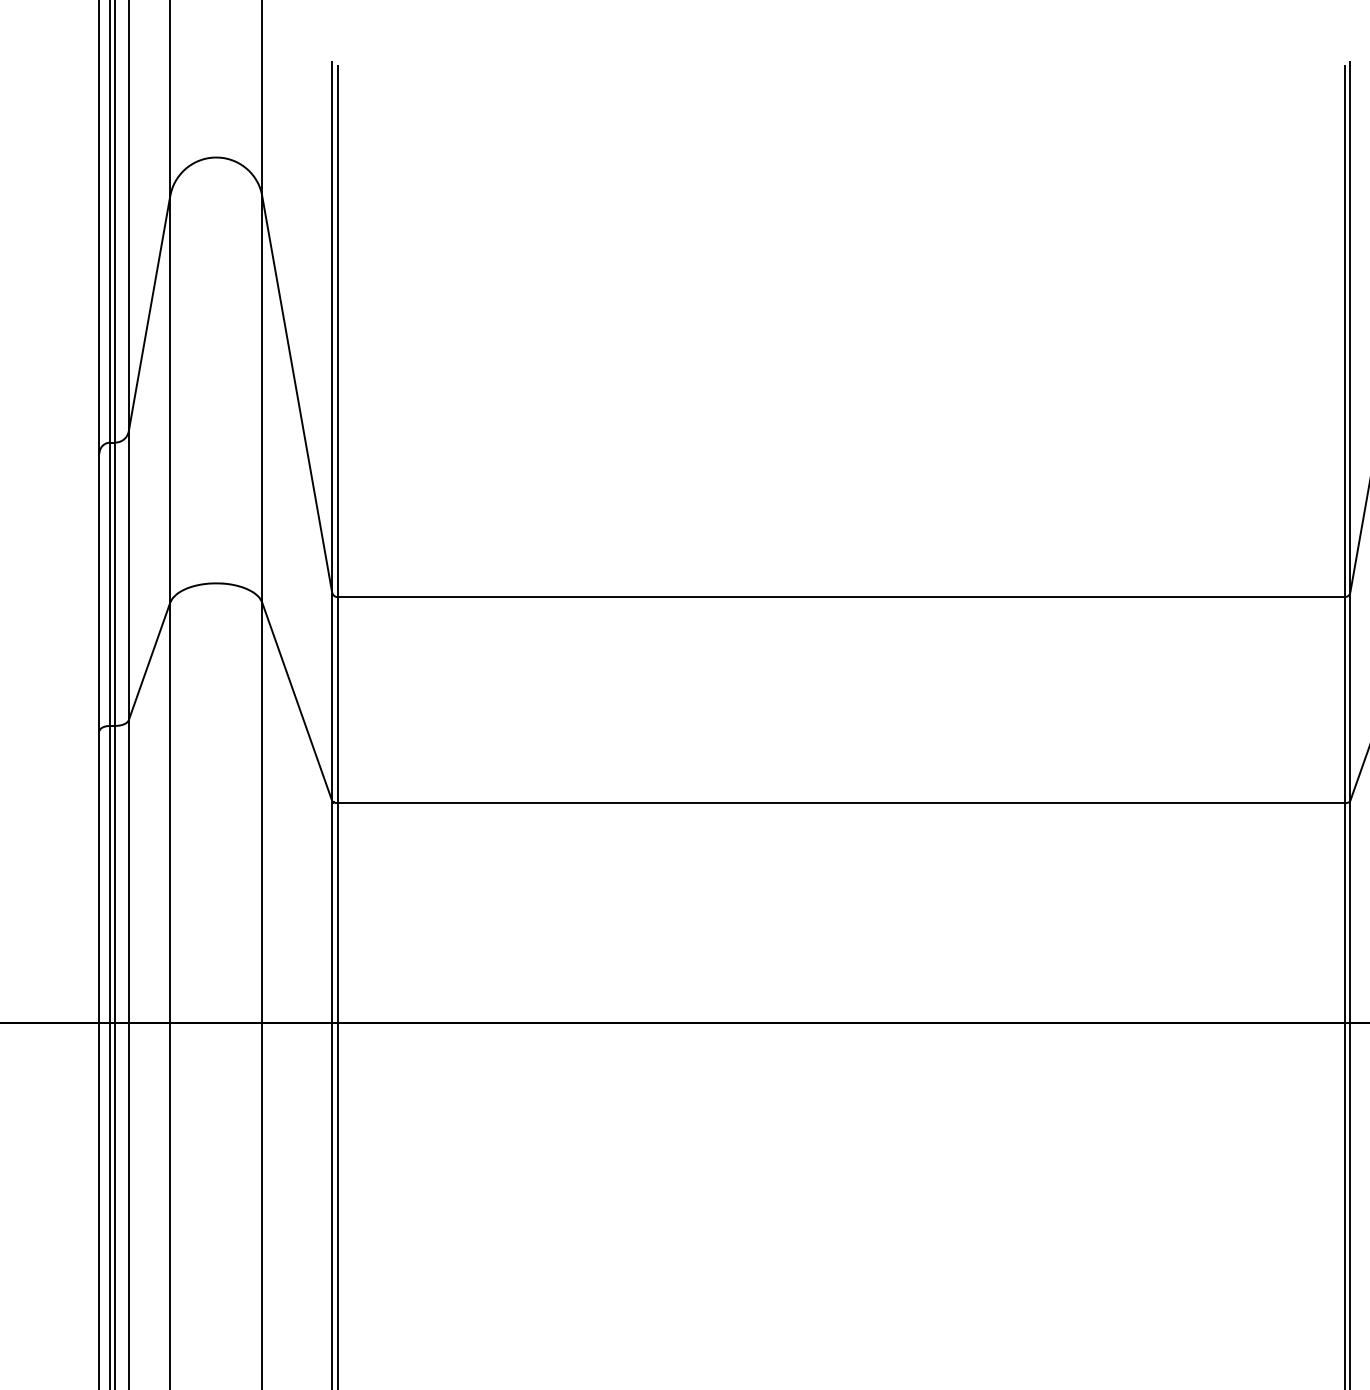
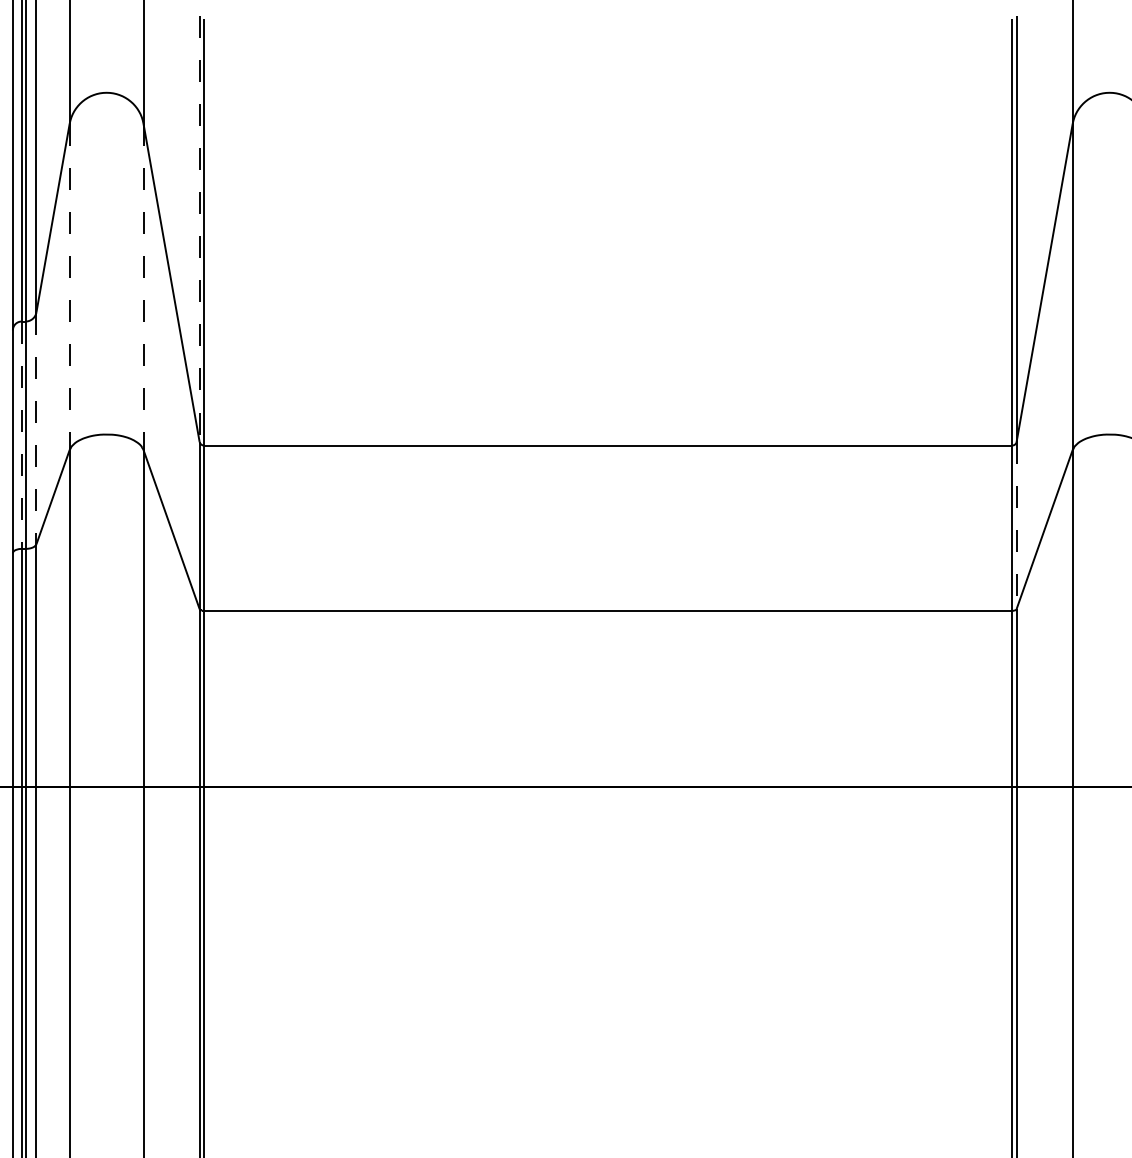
line: (332, 327) -> (199, 229), solid -> dashed
line: (170, 400) -> (69, 287), solid -> dashed
line: (262, 400) -> (143, 287), solid -> dashed
line: (128, 575) -> (36, 428), solid -> dashed
line: (110, 584) -> (21, 435), solid -> dashed
line: (1350, 696) -> (1016, 525), solid -> dashed

